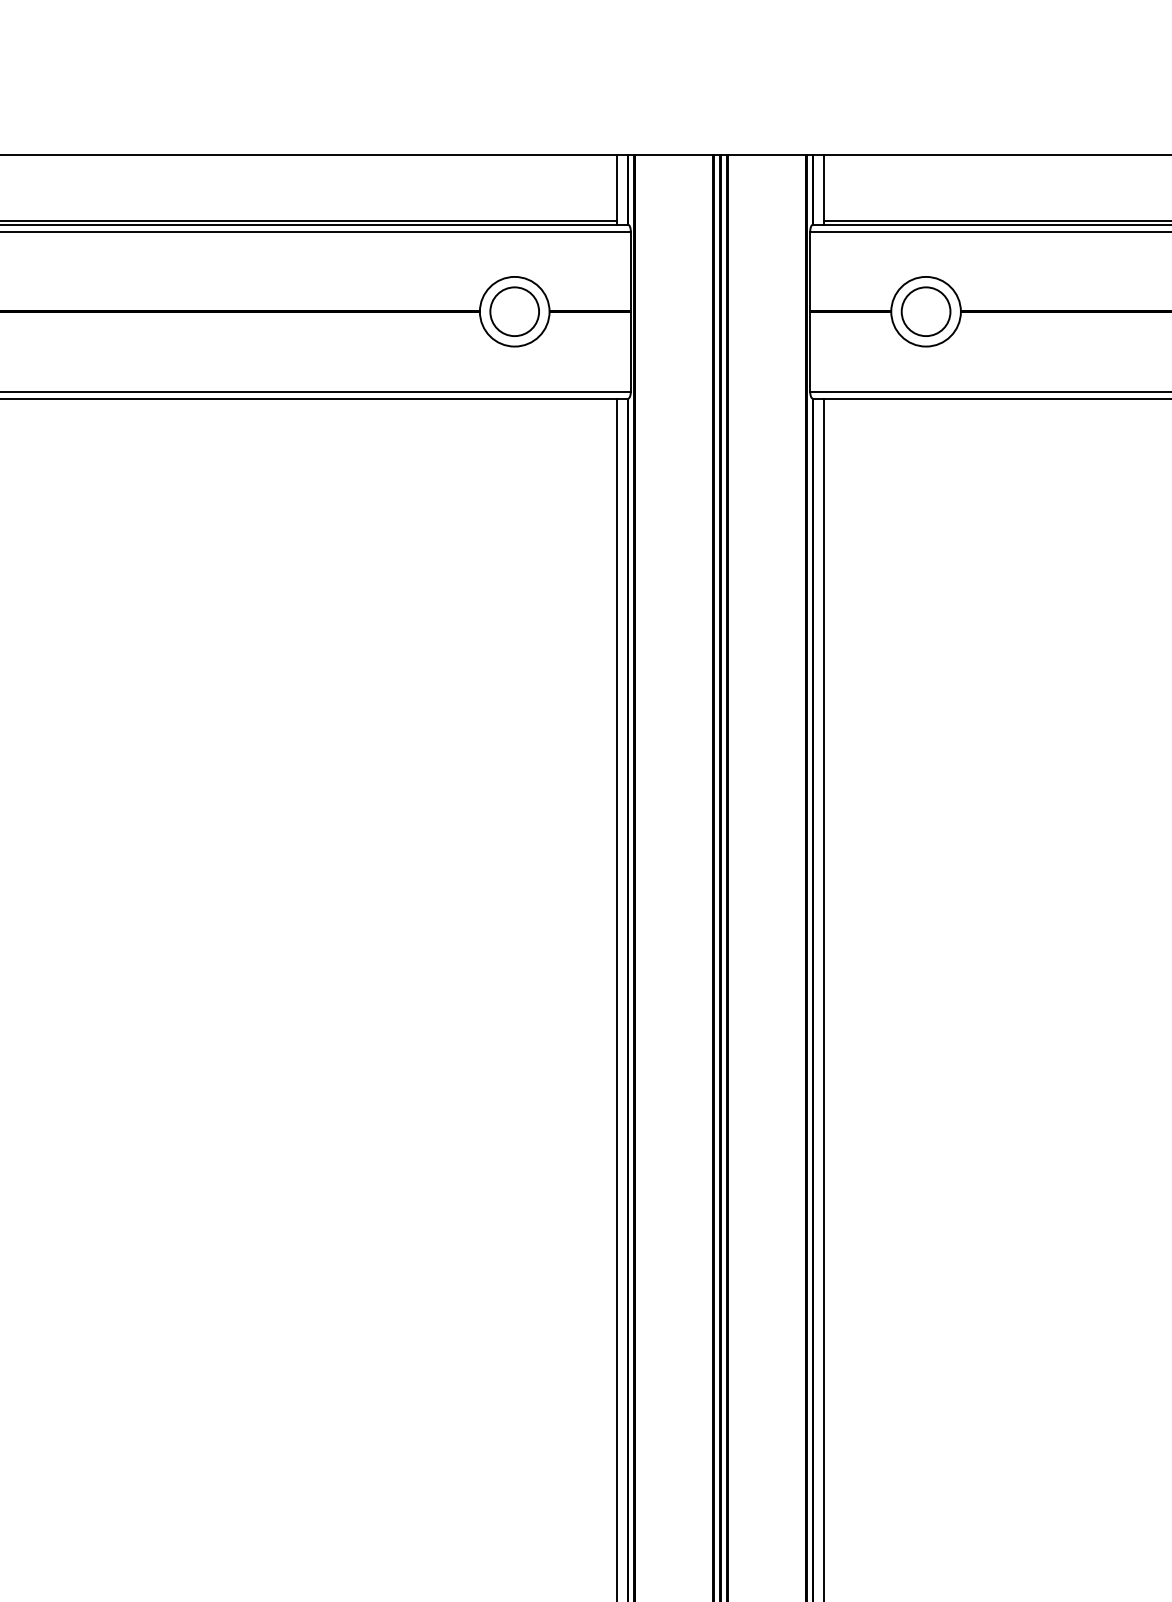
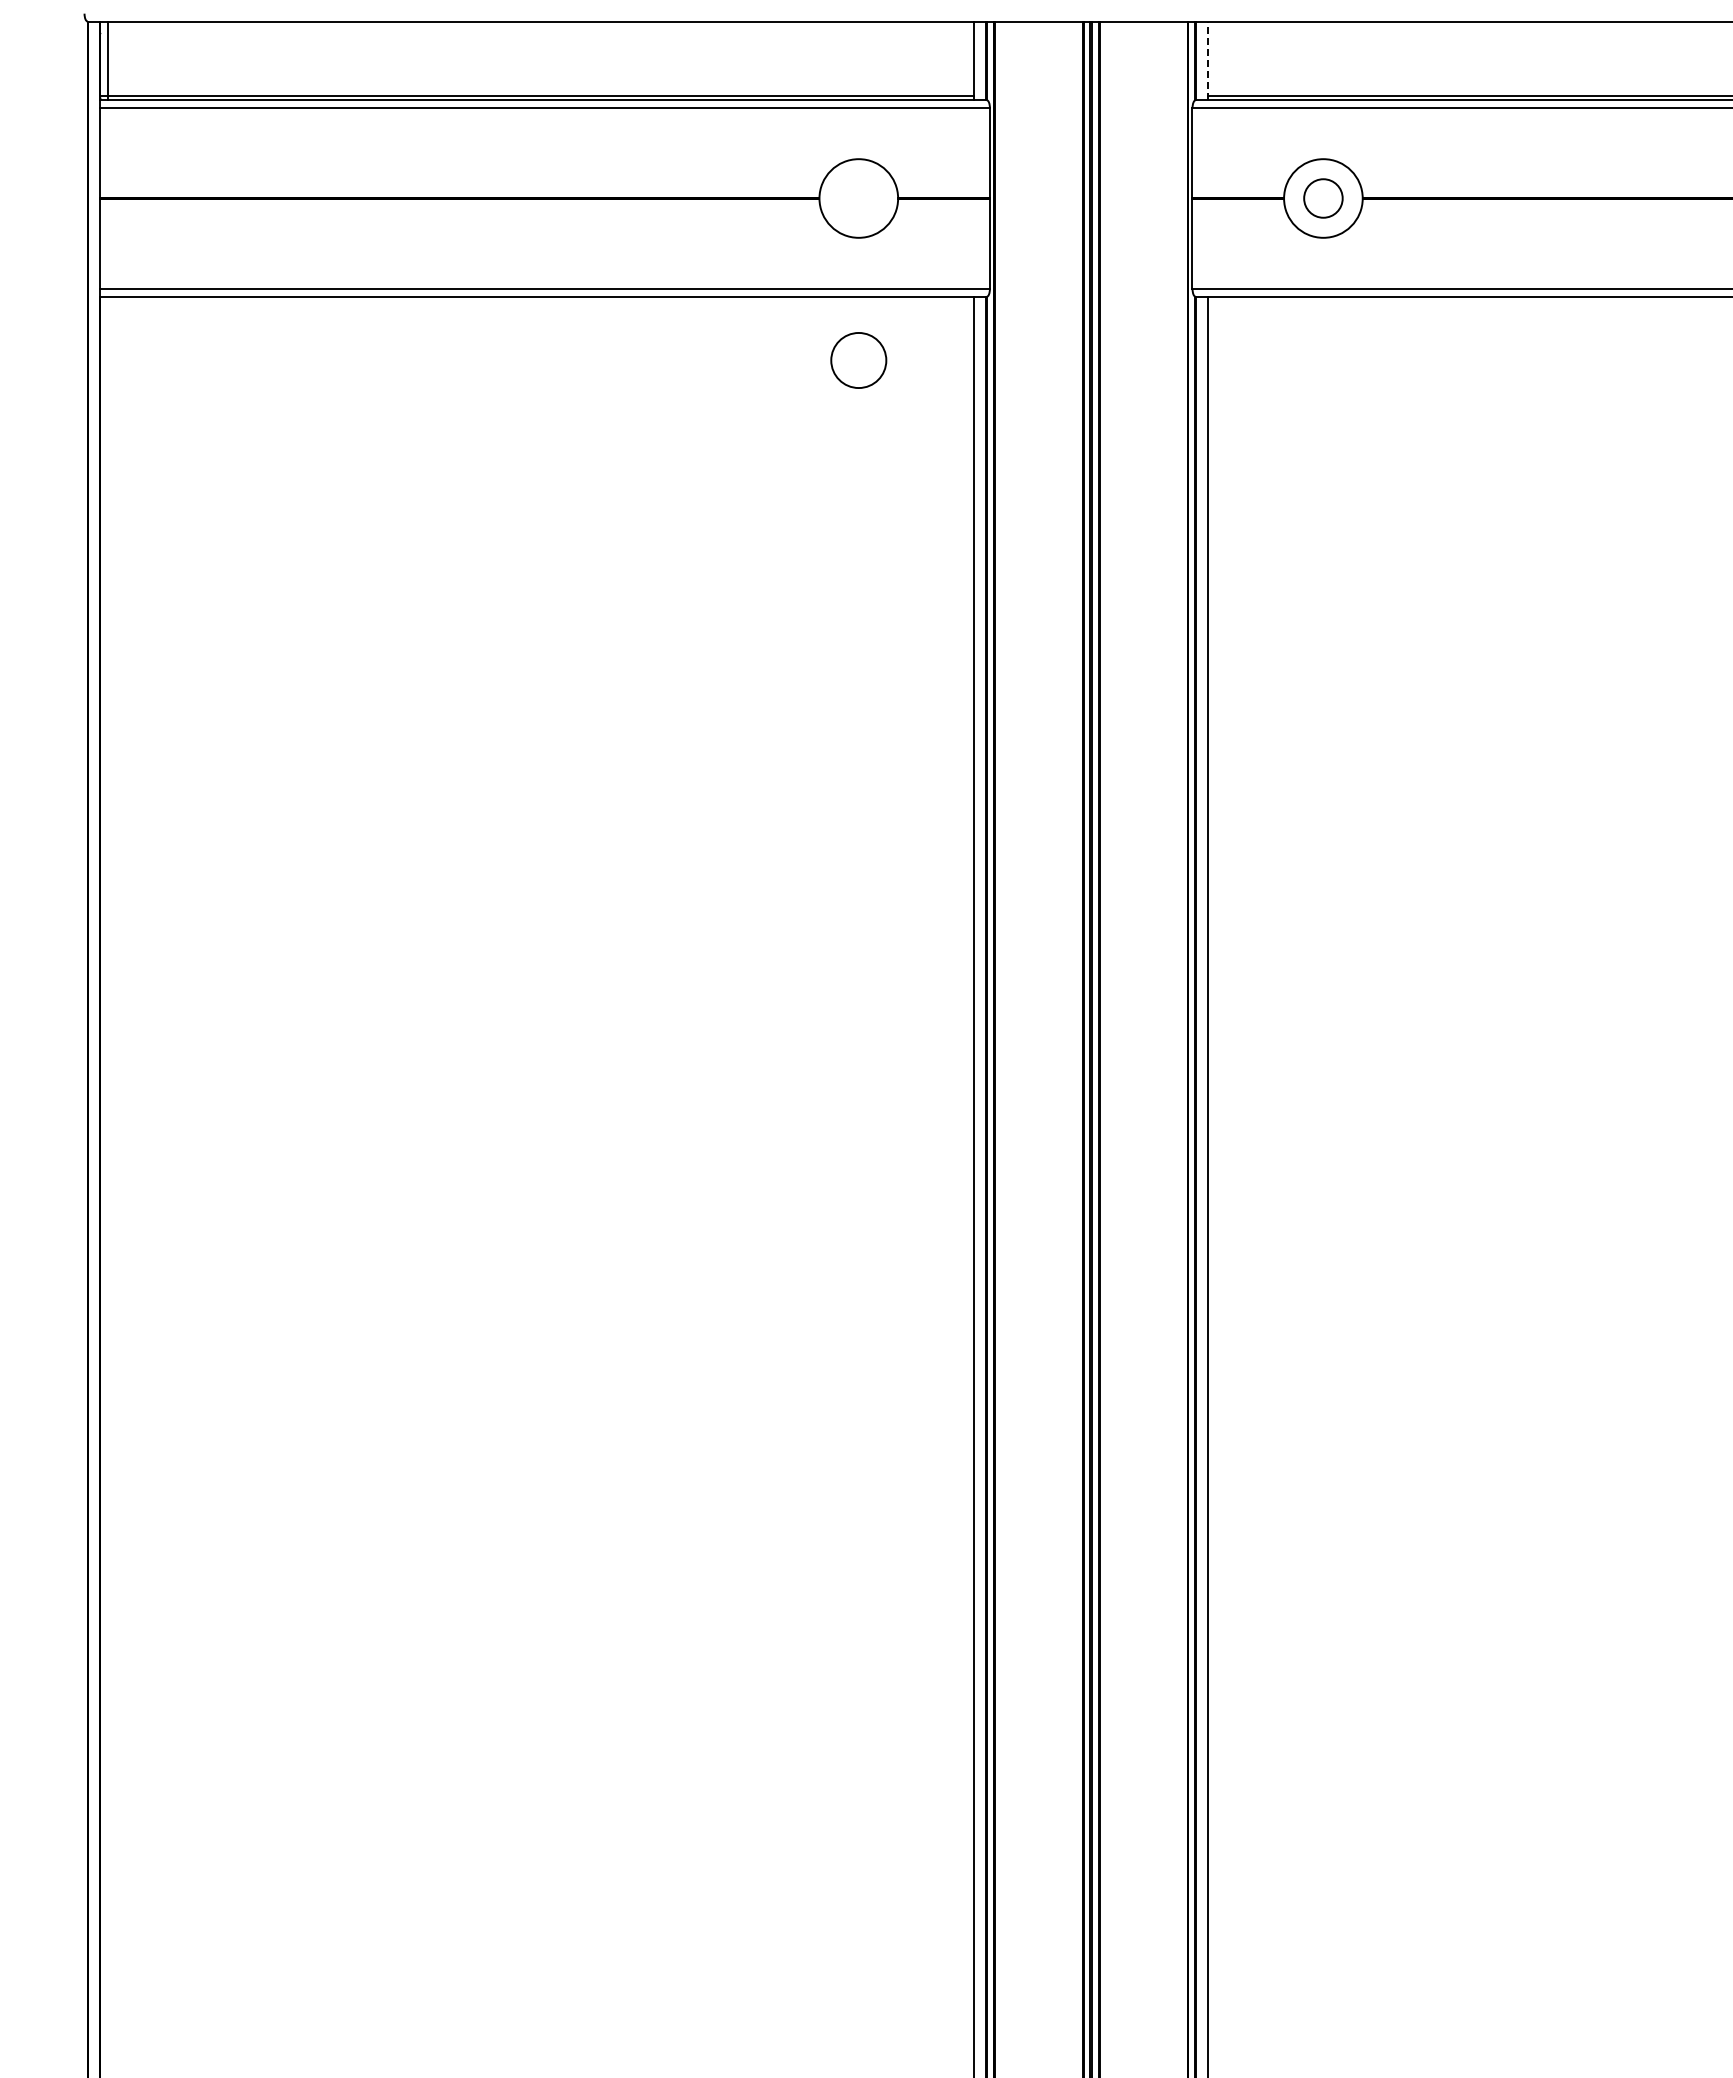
line: (823, 189) -> (1207, 60), solid -> dashed
circle: (514, 311) -> (858, 360), moved
circle: (926, 311) -> (1323, 198), size x0.7

